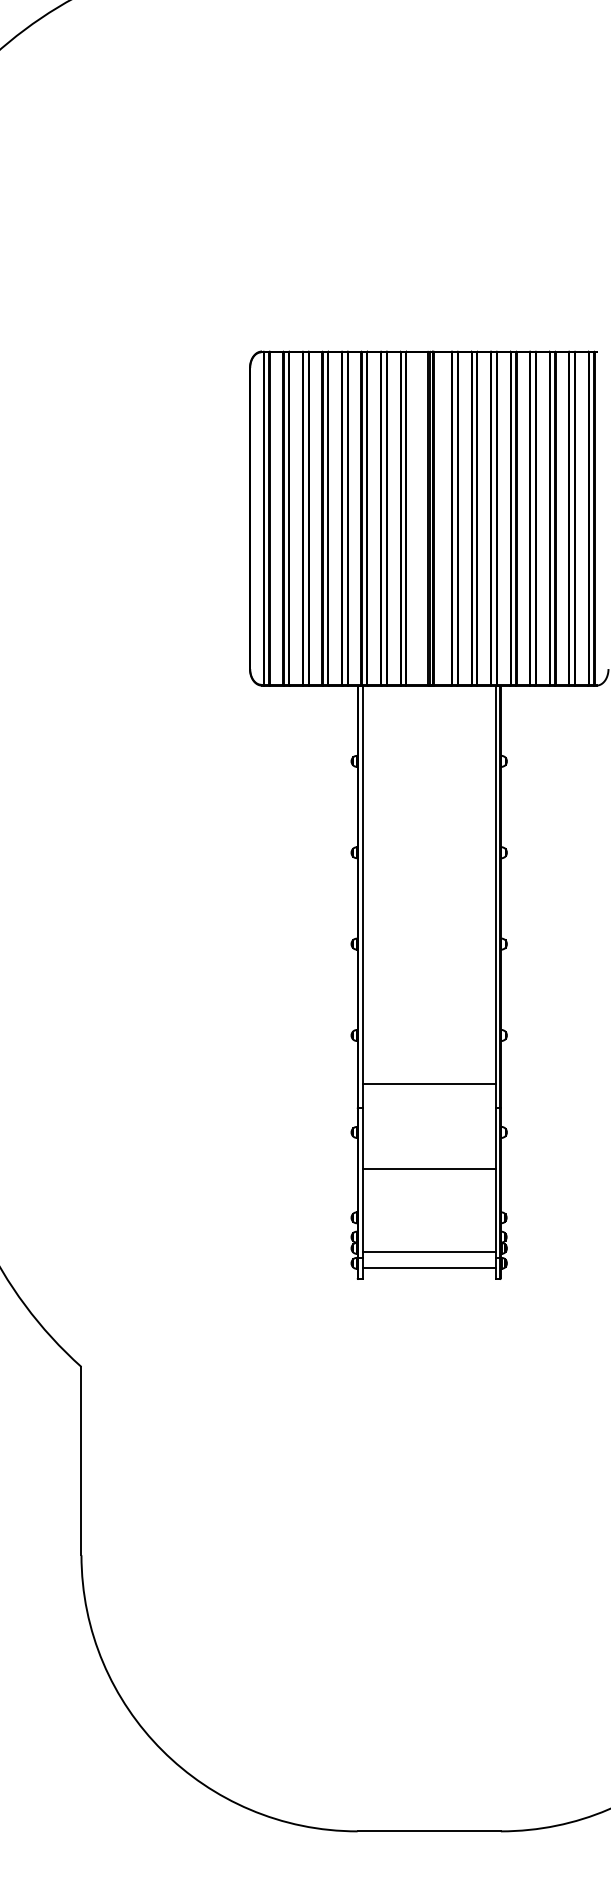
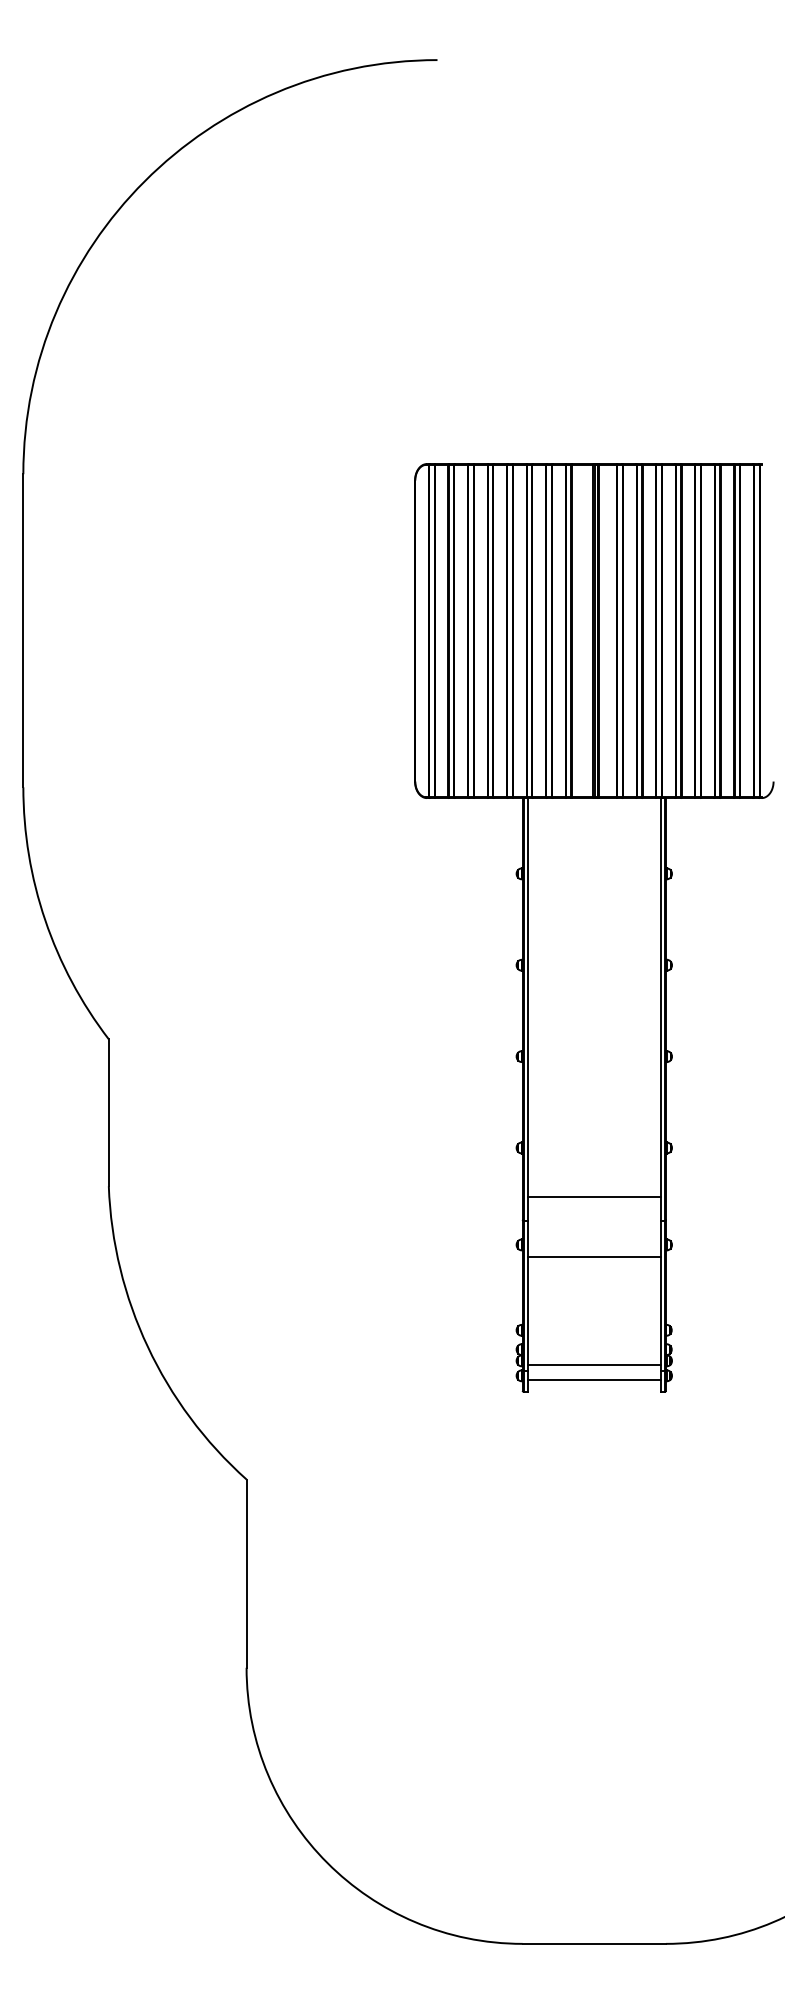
line: (428, 1169) -> (593, 1257), moved

